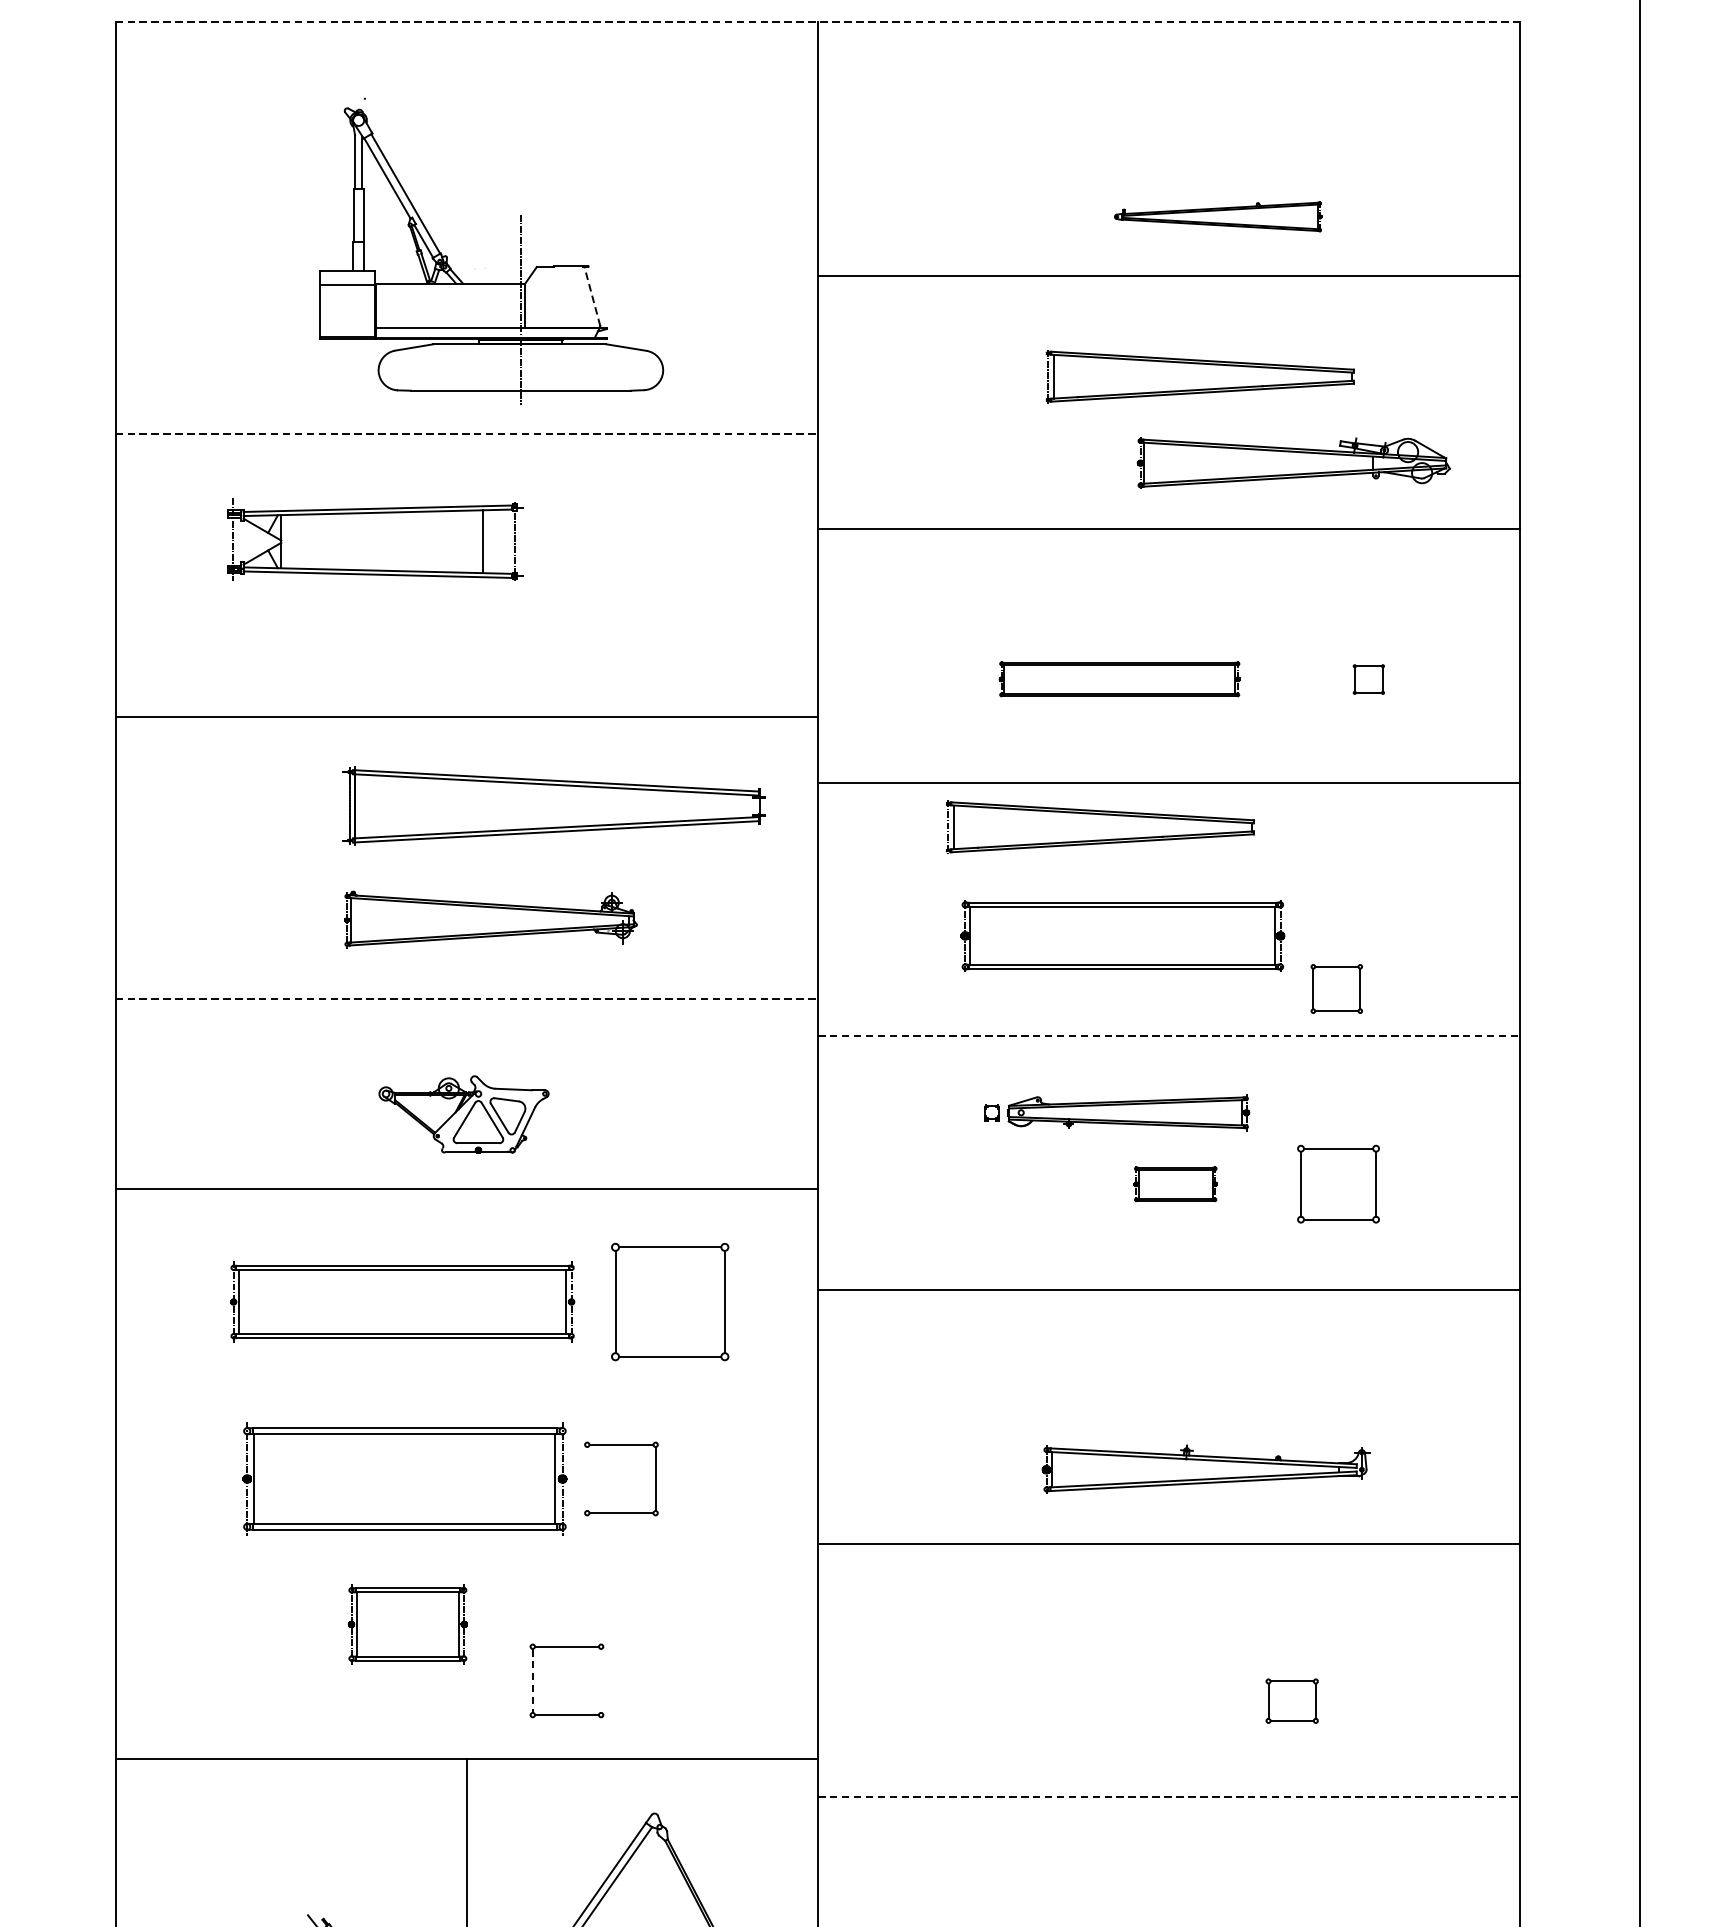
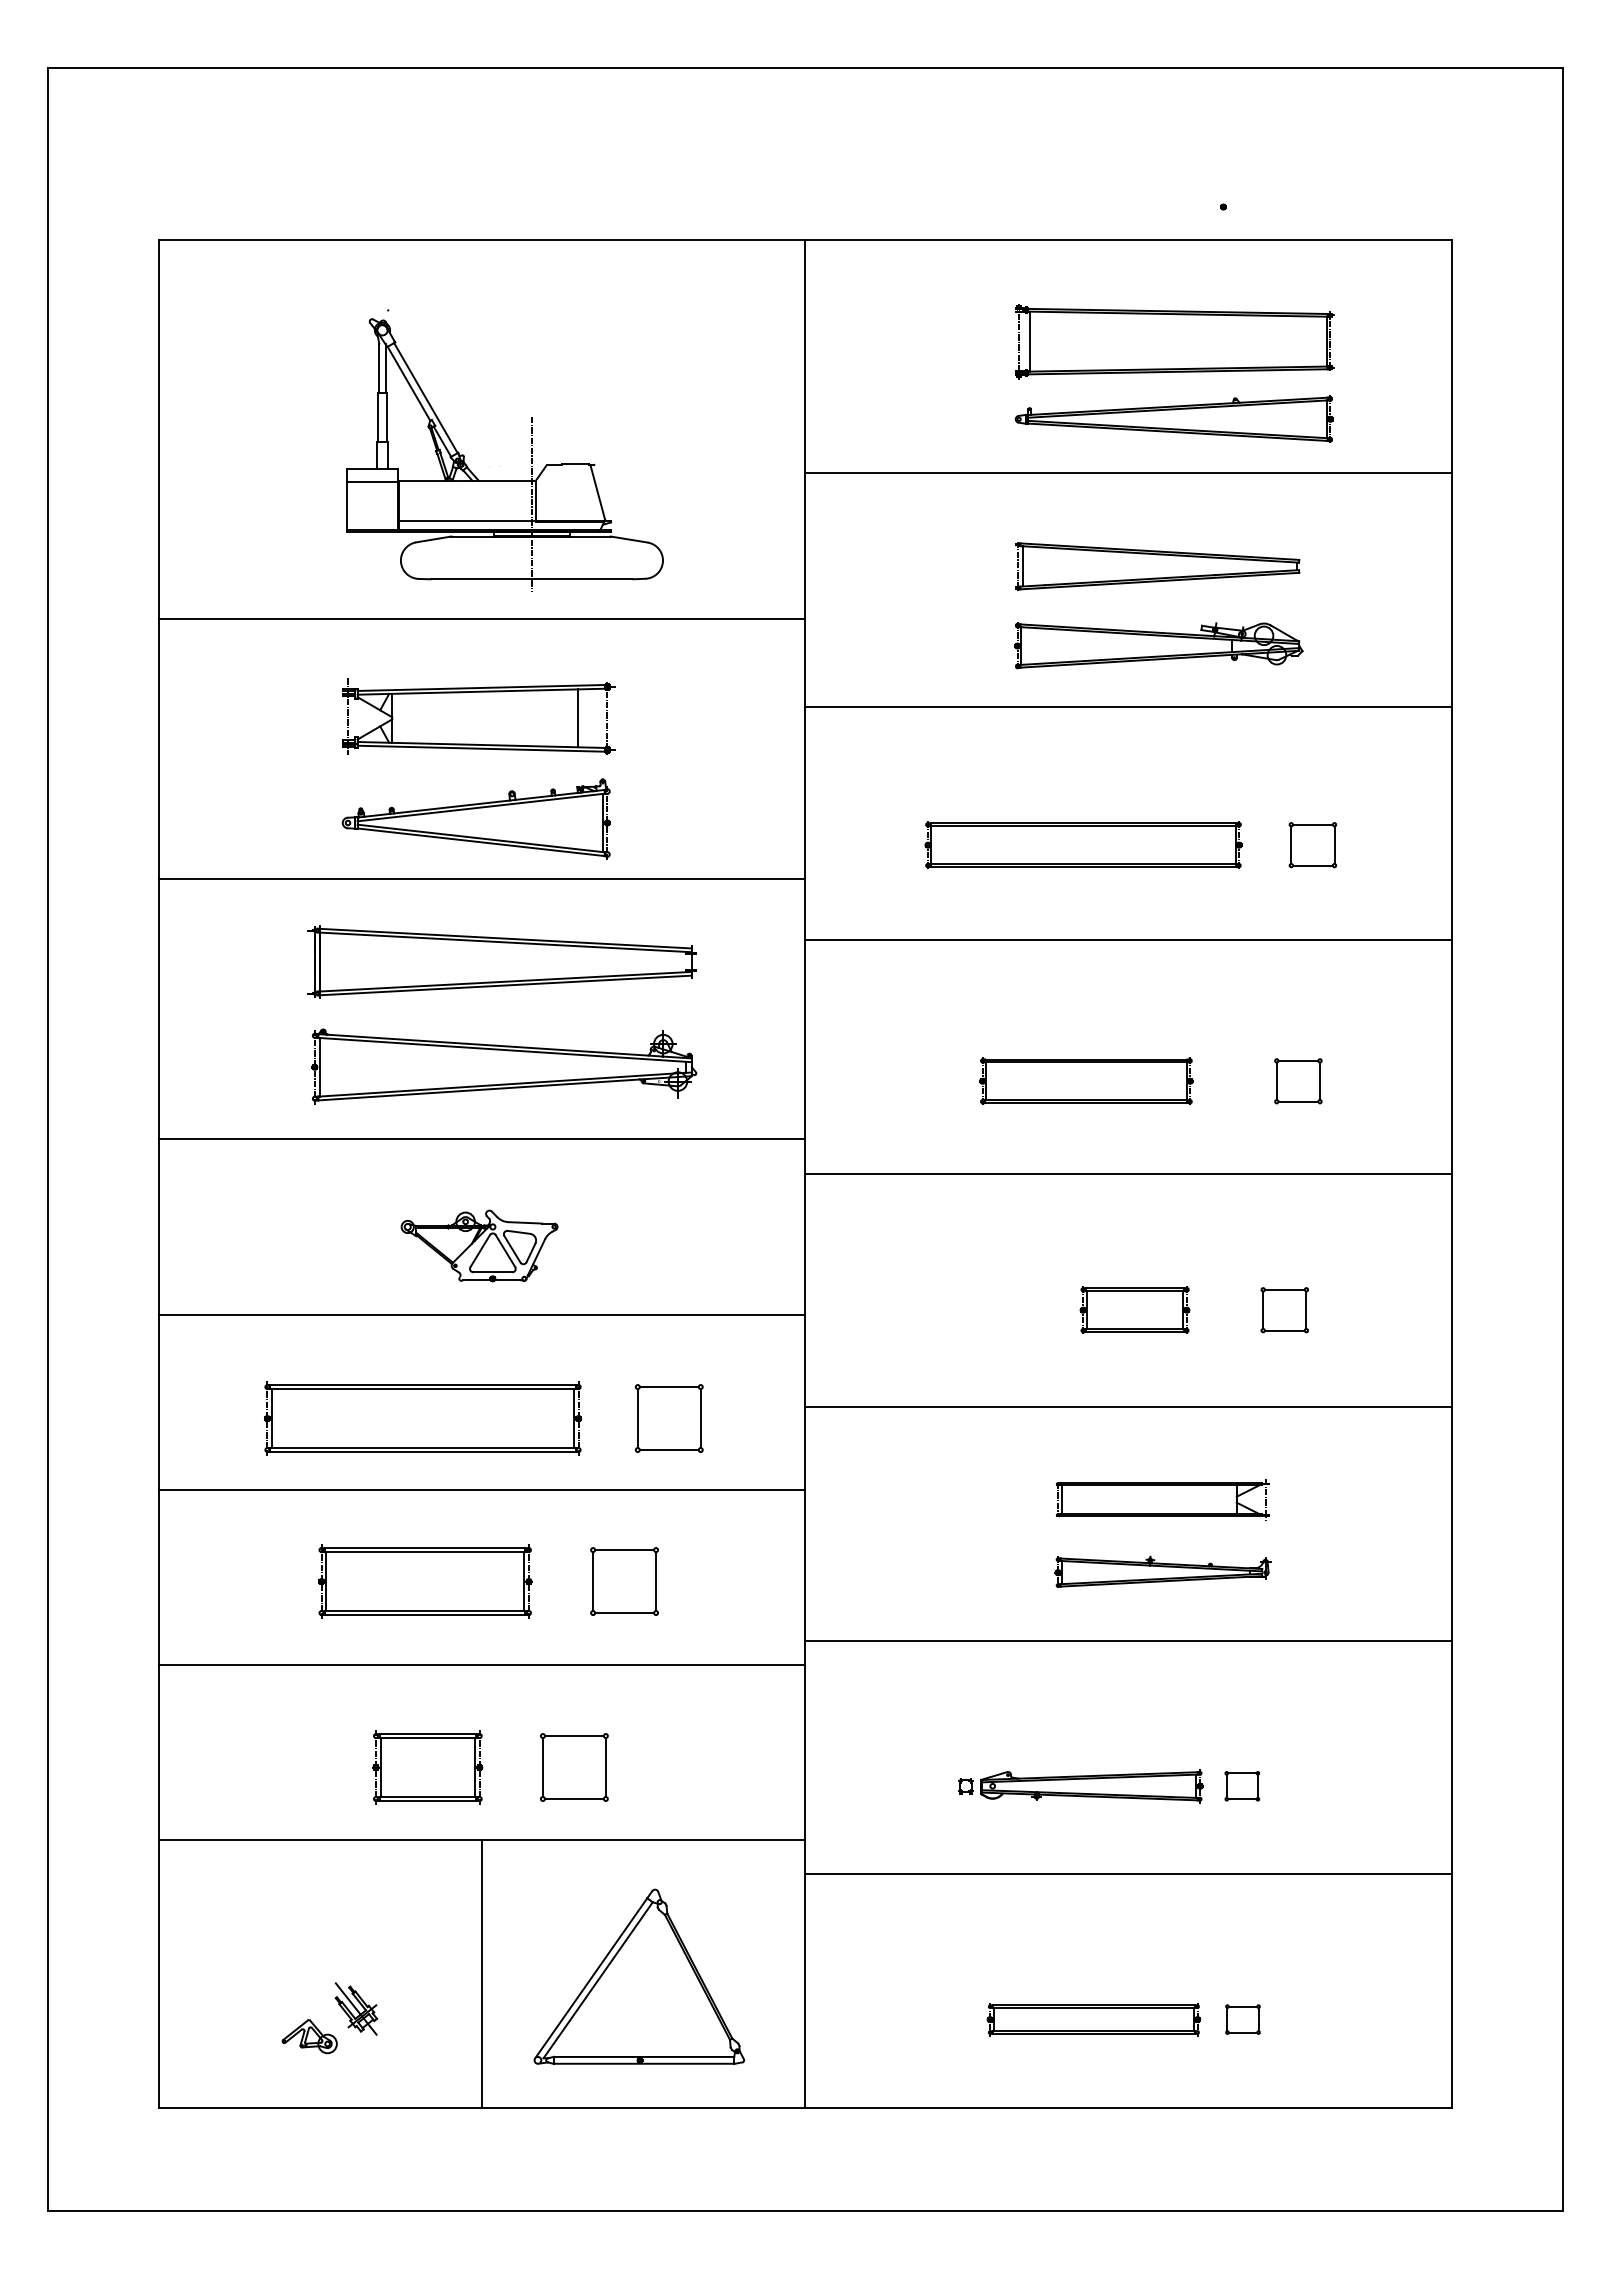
line: (817, 21) -> (805, 239), dashed -> solid
part: (1218, 132) -> (1174, 341), added
part: (1217, 216) -> (1173, 418), size x1.67
line: (592, 296) -> (597, 492), dashed -> solid
line: (467, 434) -> (482, 619), dashed -> solid
part: (1293, 462) -> (1158, 645), moved
part: (374, 539) -> (478, 716), moved
part: (459, 650) -> (475, 818), added
part: (1119, 678) -> (1083, 844), size x1.43
part: (1368, 679) -> (1312, 845), size x1.67
part: (552, 805) -> (501, 961), moved
part: (1100, 827) -> (1065, 981), removed
part: (491, 919) -> (504, 1066), size x1.43
part: (1123, 934) -> (1086, 1080), size x0.71
part: (1336, 989) -> (1298, 1081), moved
line: (467, 999) -> (482, 1139), dashed -> solid
line: (1169, 1035) -> (1129, 1173), dashed -> solid
part: (1116, 1113) -> (1080, 1786), moved
part: (1175, 1183) -> (1134, 1309), size x1.43
part: (1338, 1184) -> (1284, 1310), size x0.62
part: (669, 1301) -> (668, 1418), size x0.62
line: (466, 1379) -> (481, 1489), added
part: (1205, 1389) -> (1162, 1499), added
part: (1205, 1468) -> (1162, 1571), size x0.71
part: (405, 1478) -> (425, 1581), size x0.71
line: (587, 1478) -> (593, 1581), added
line: (466, 1569) -> (481, 1664), added
part: (407, 1624) -> (427, 1767), moved
line: (600, 1680) -> (605, 1767), added
line: (532, 1681) -> (542, 1768), dashed -> solid
part: (1292, 1701) -> (1242, 1786), size x0.71
line: (1169, 1797) -> (1129, 1874), dashed -> solid

